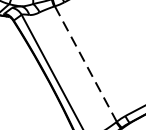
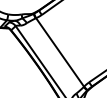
line: (86, 64) -> (60, 52), dashed -> solid

